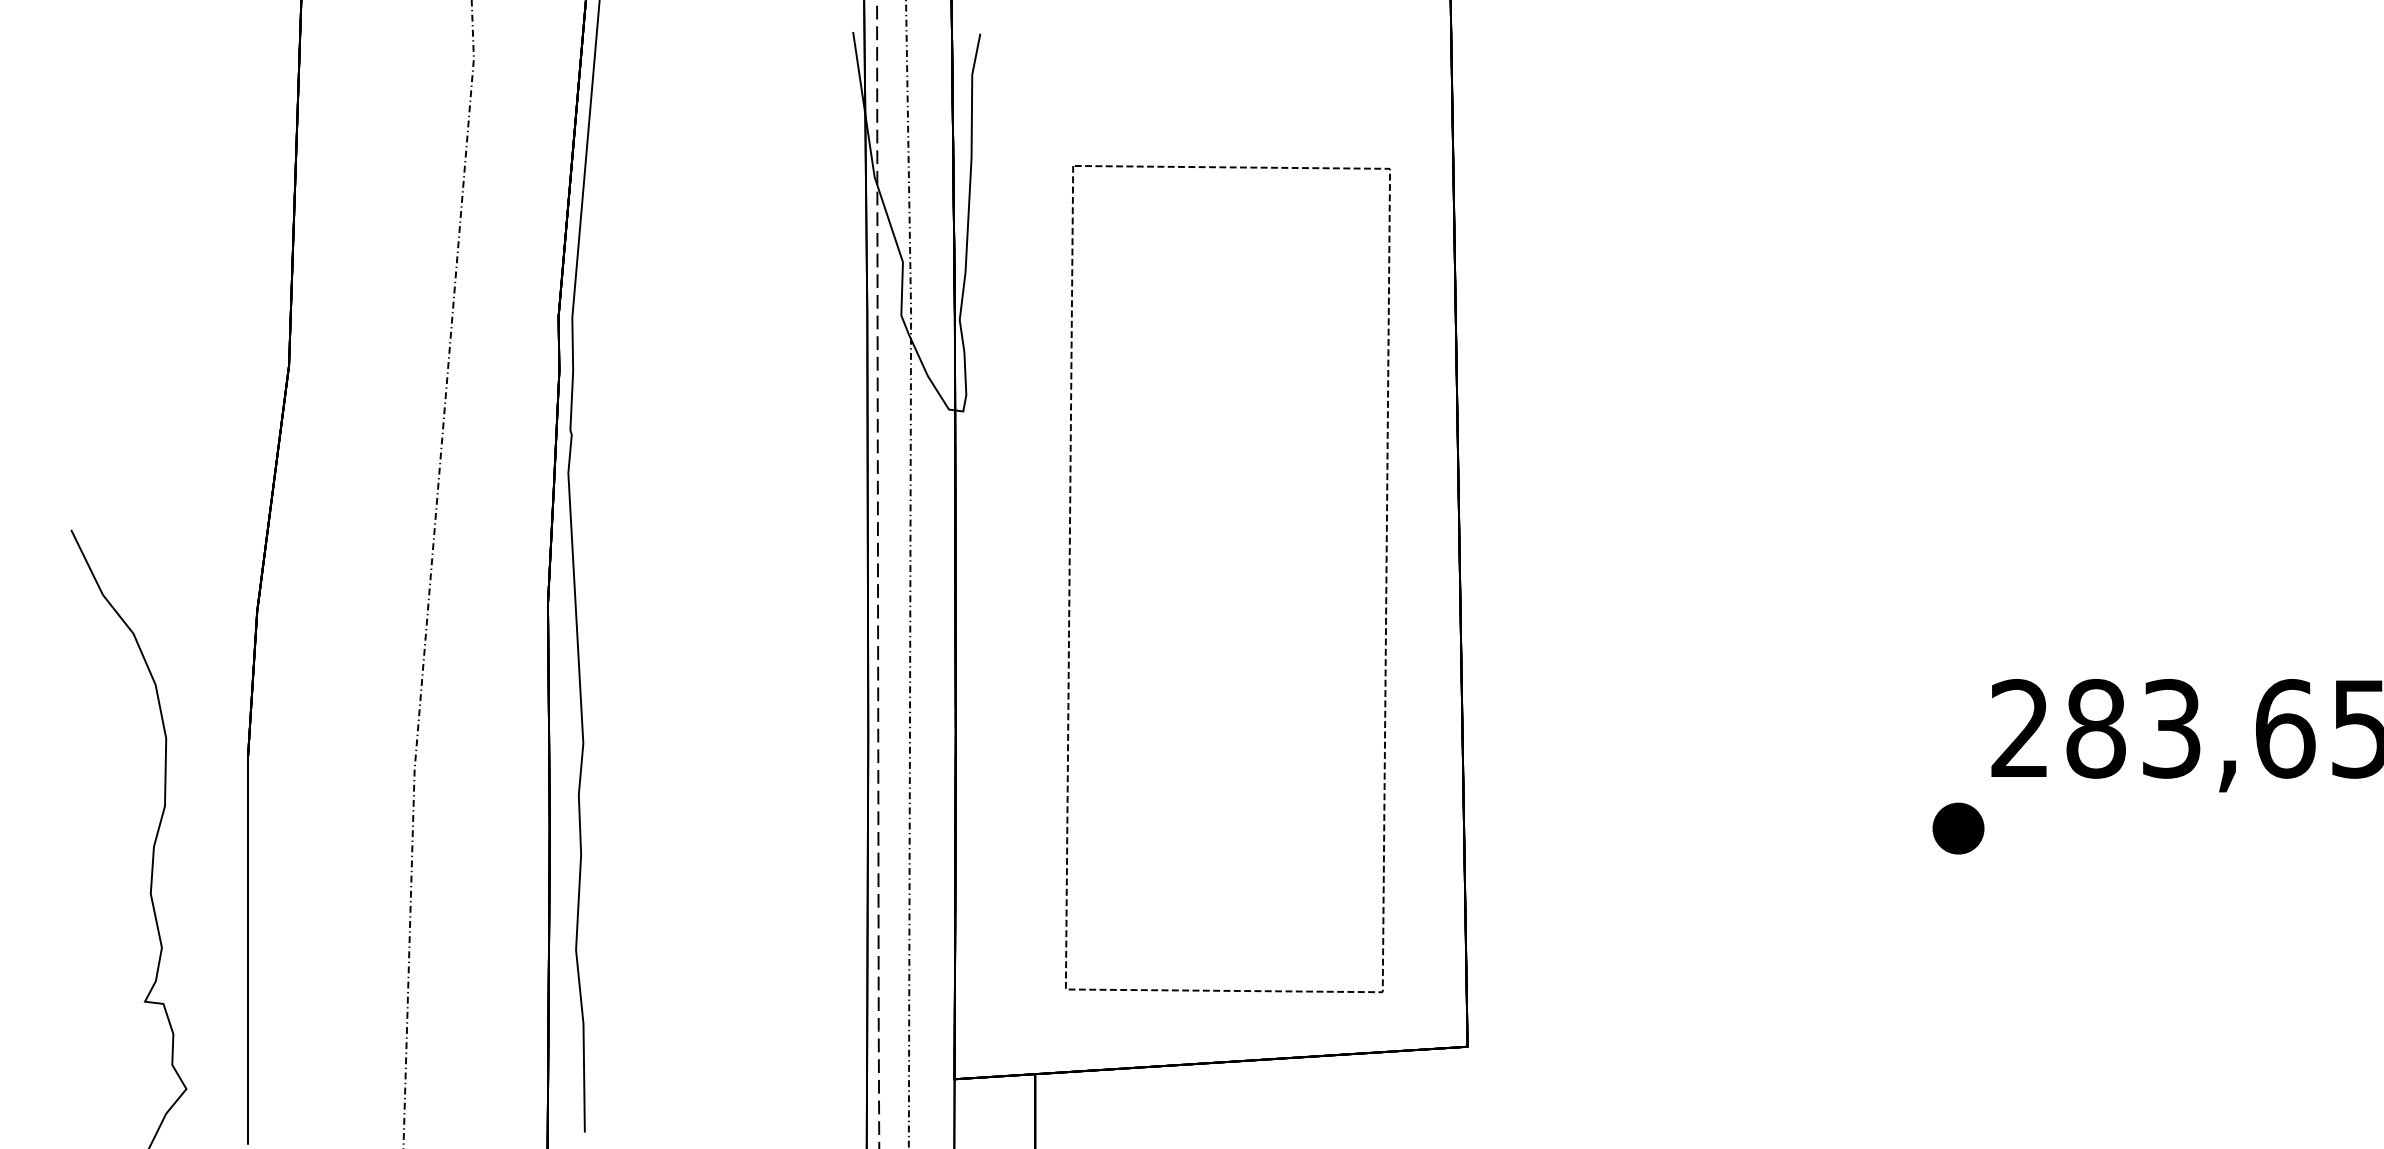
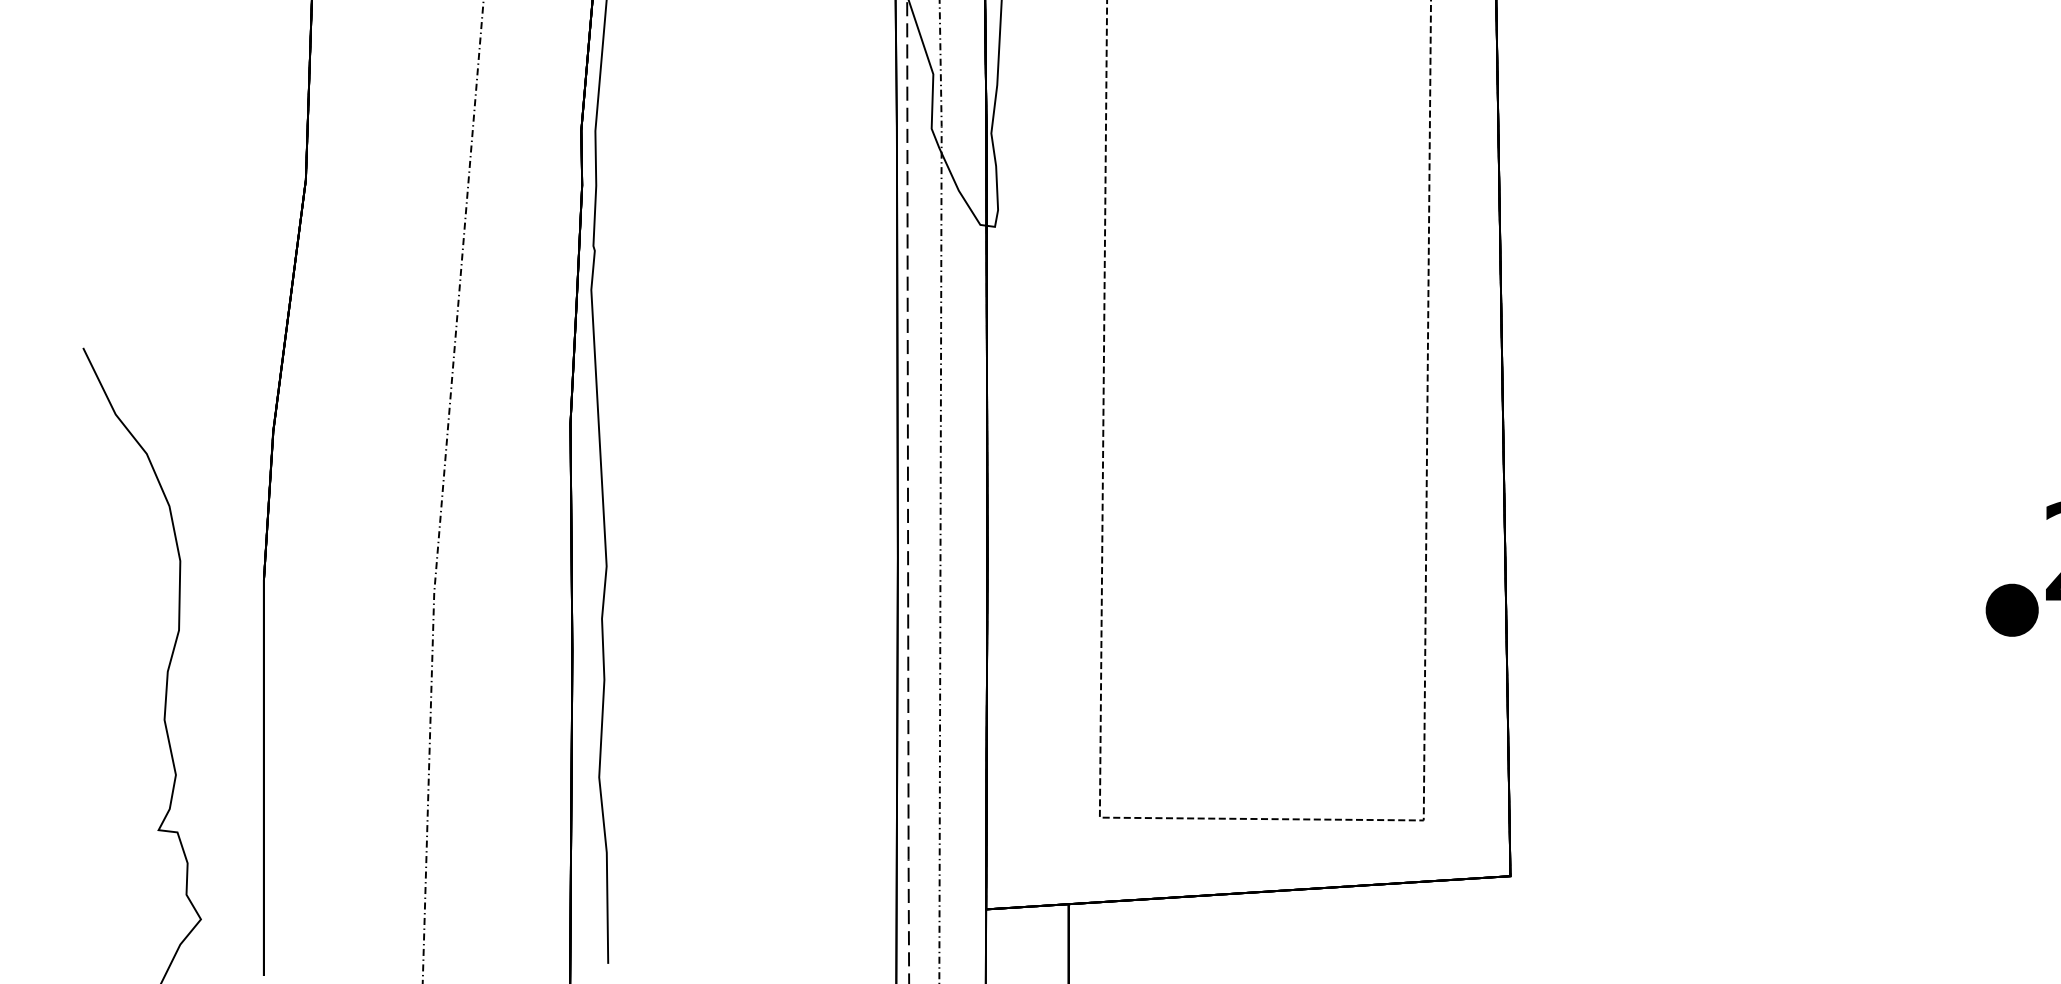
part: (1958, 828) -> (2012, 610), moved

